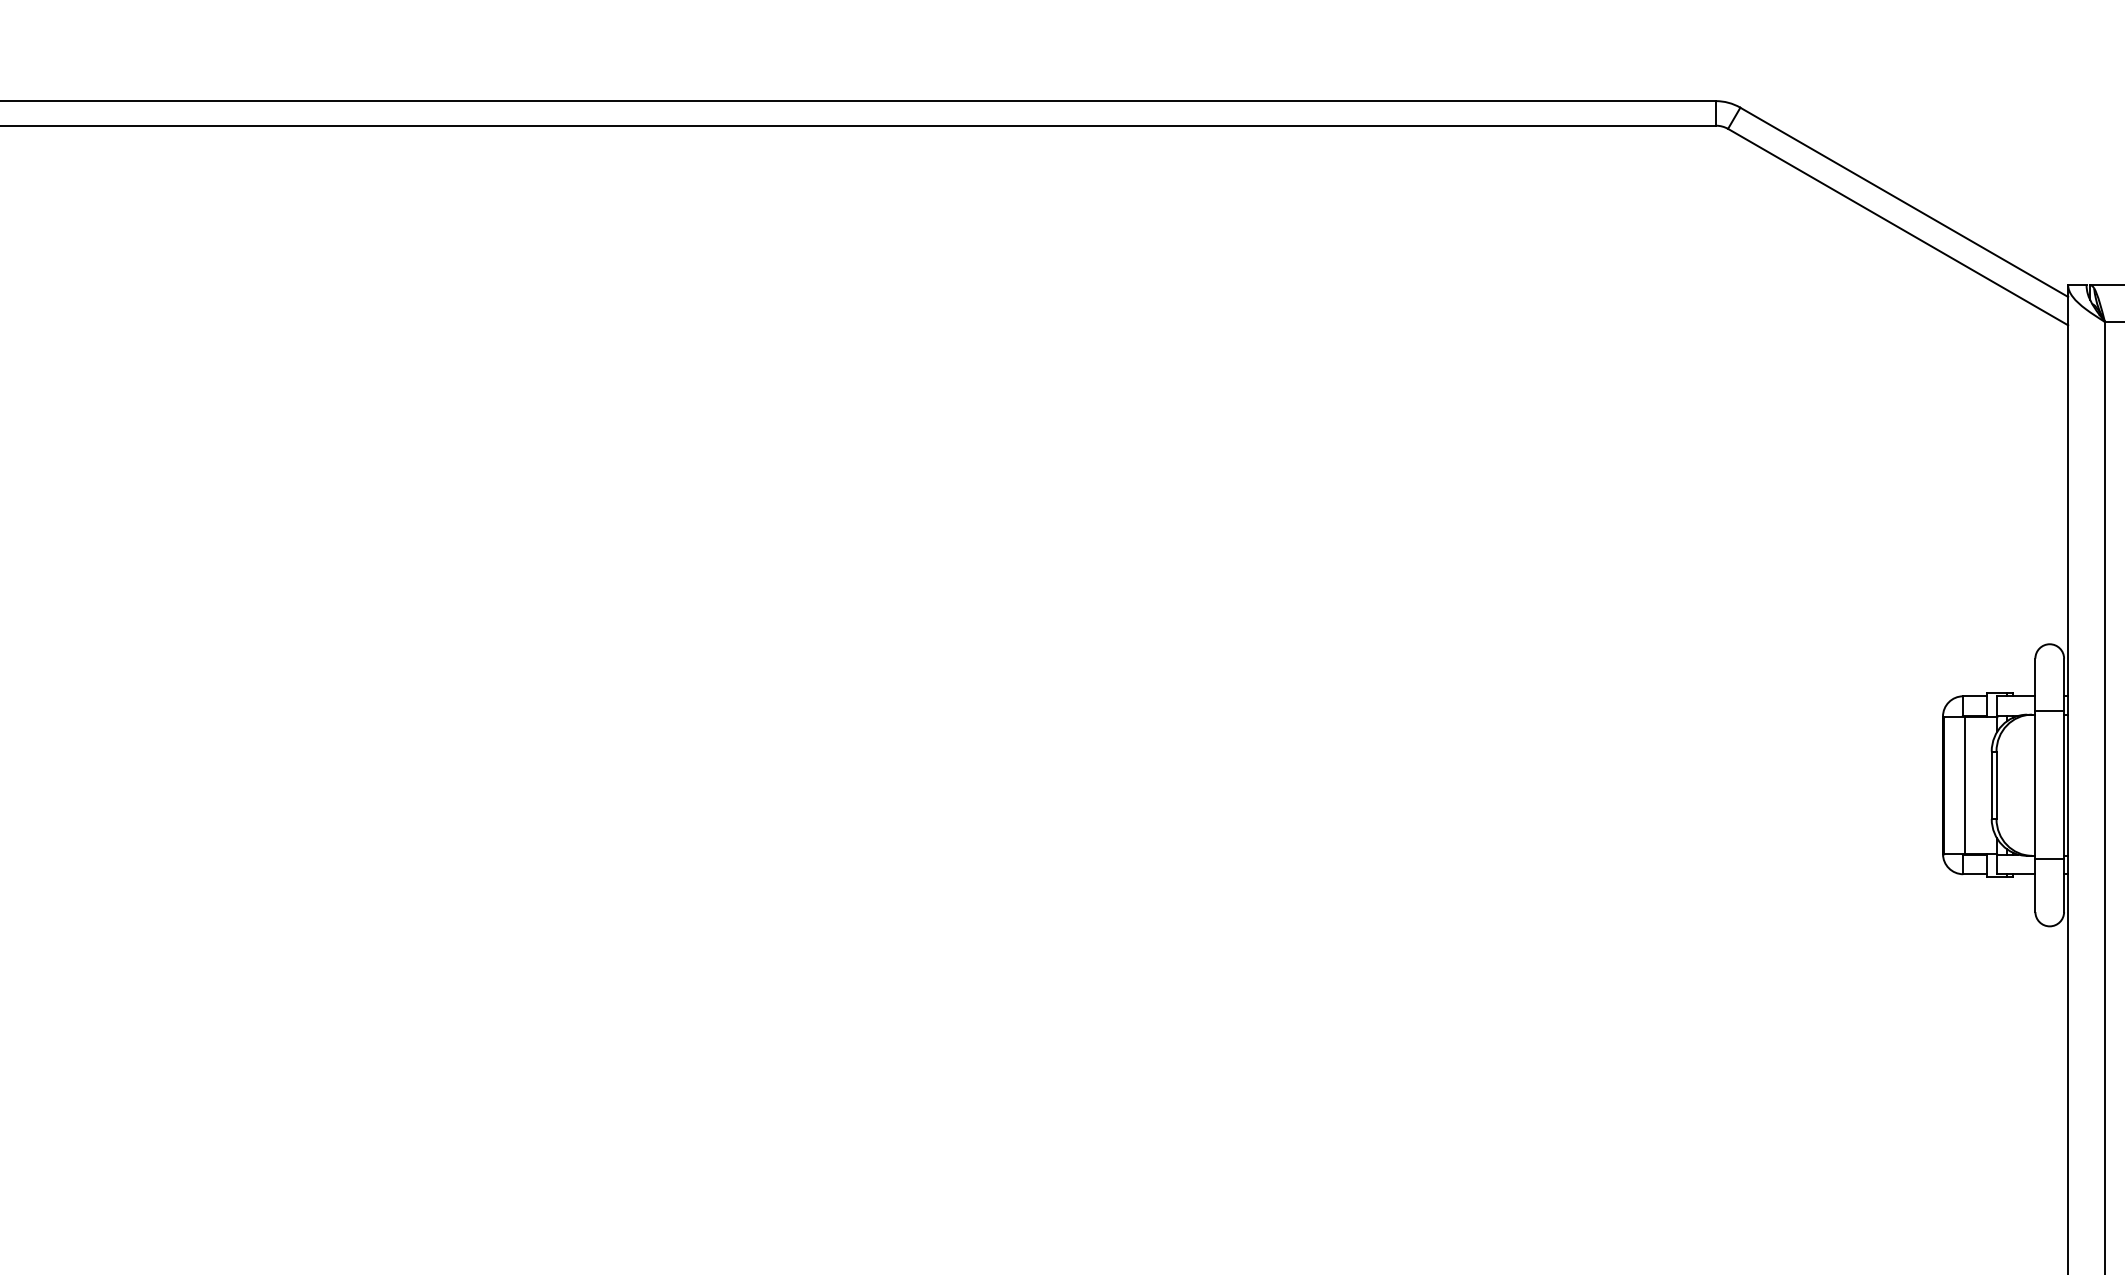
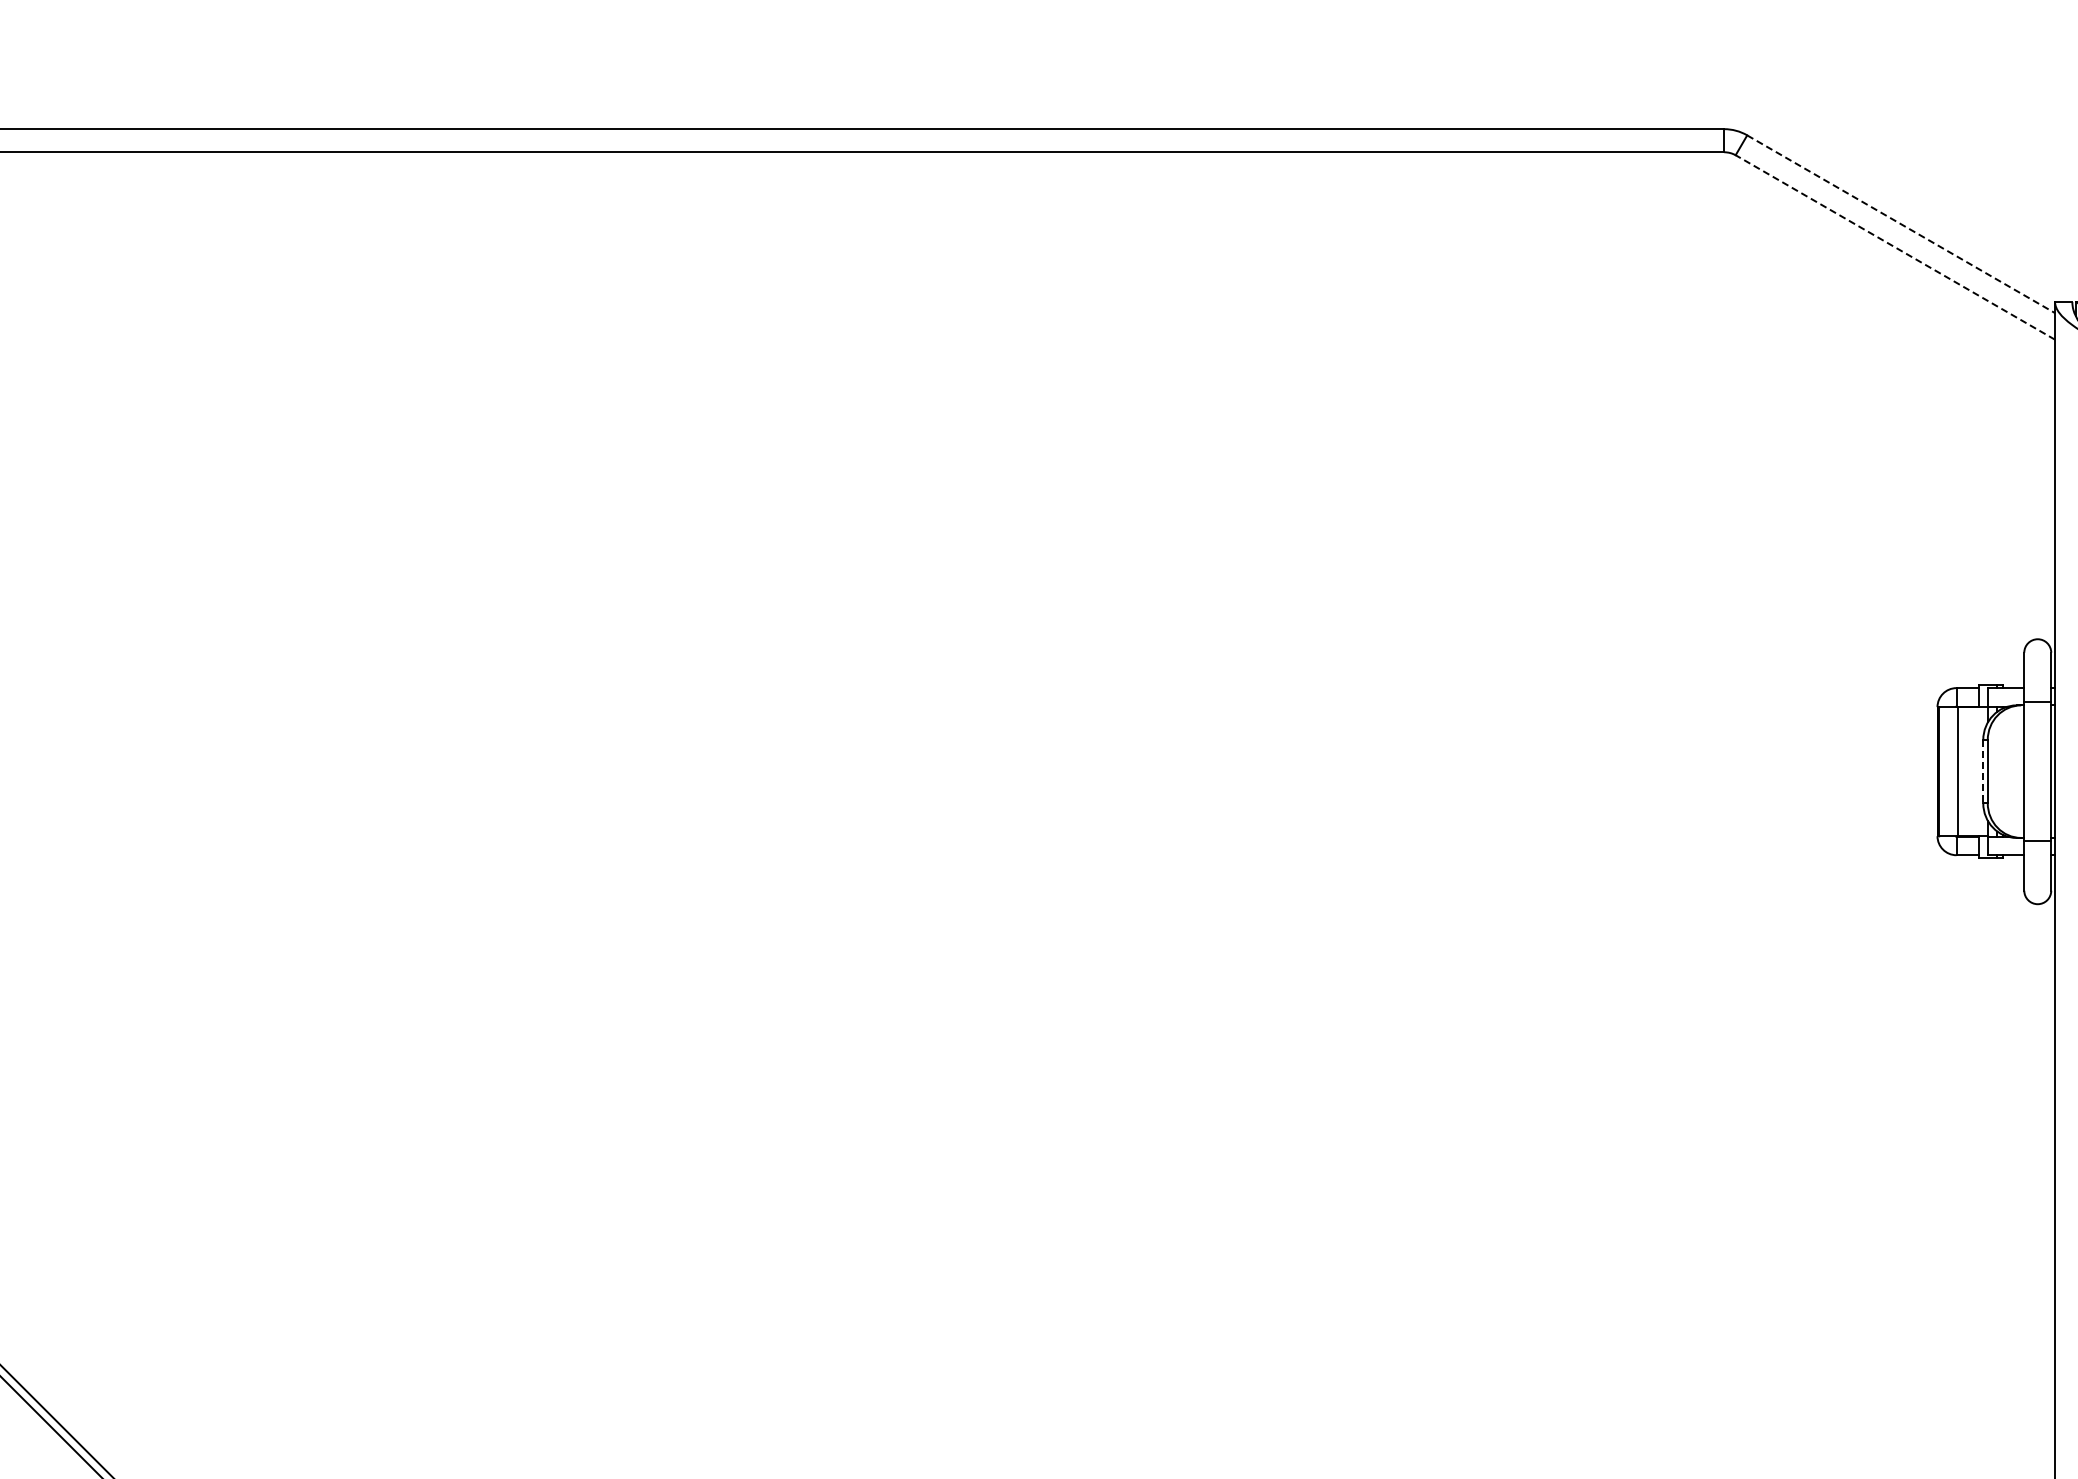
line: (1904, 202) -> (1901, 224), solid -> dashed
line: (1898, 227) -> (1895, 247), solid -> dashed
line: (1991, 785) -> (1983, 771), solid -> dashed

